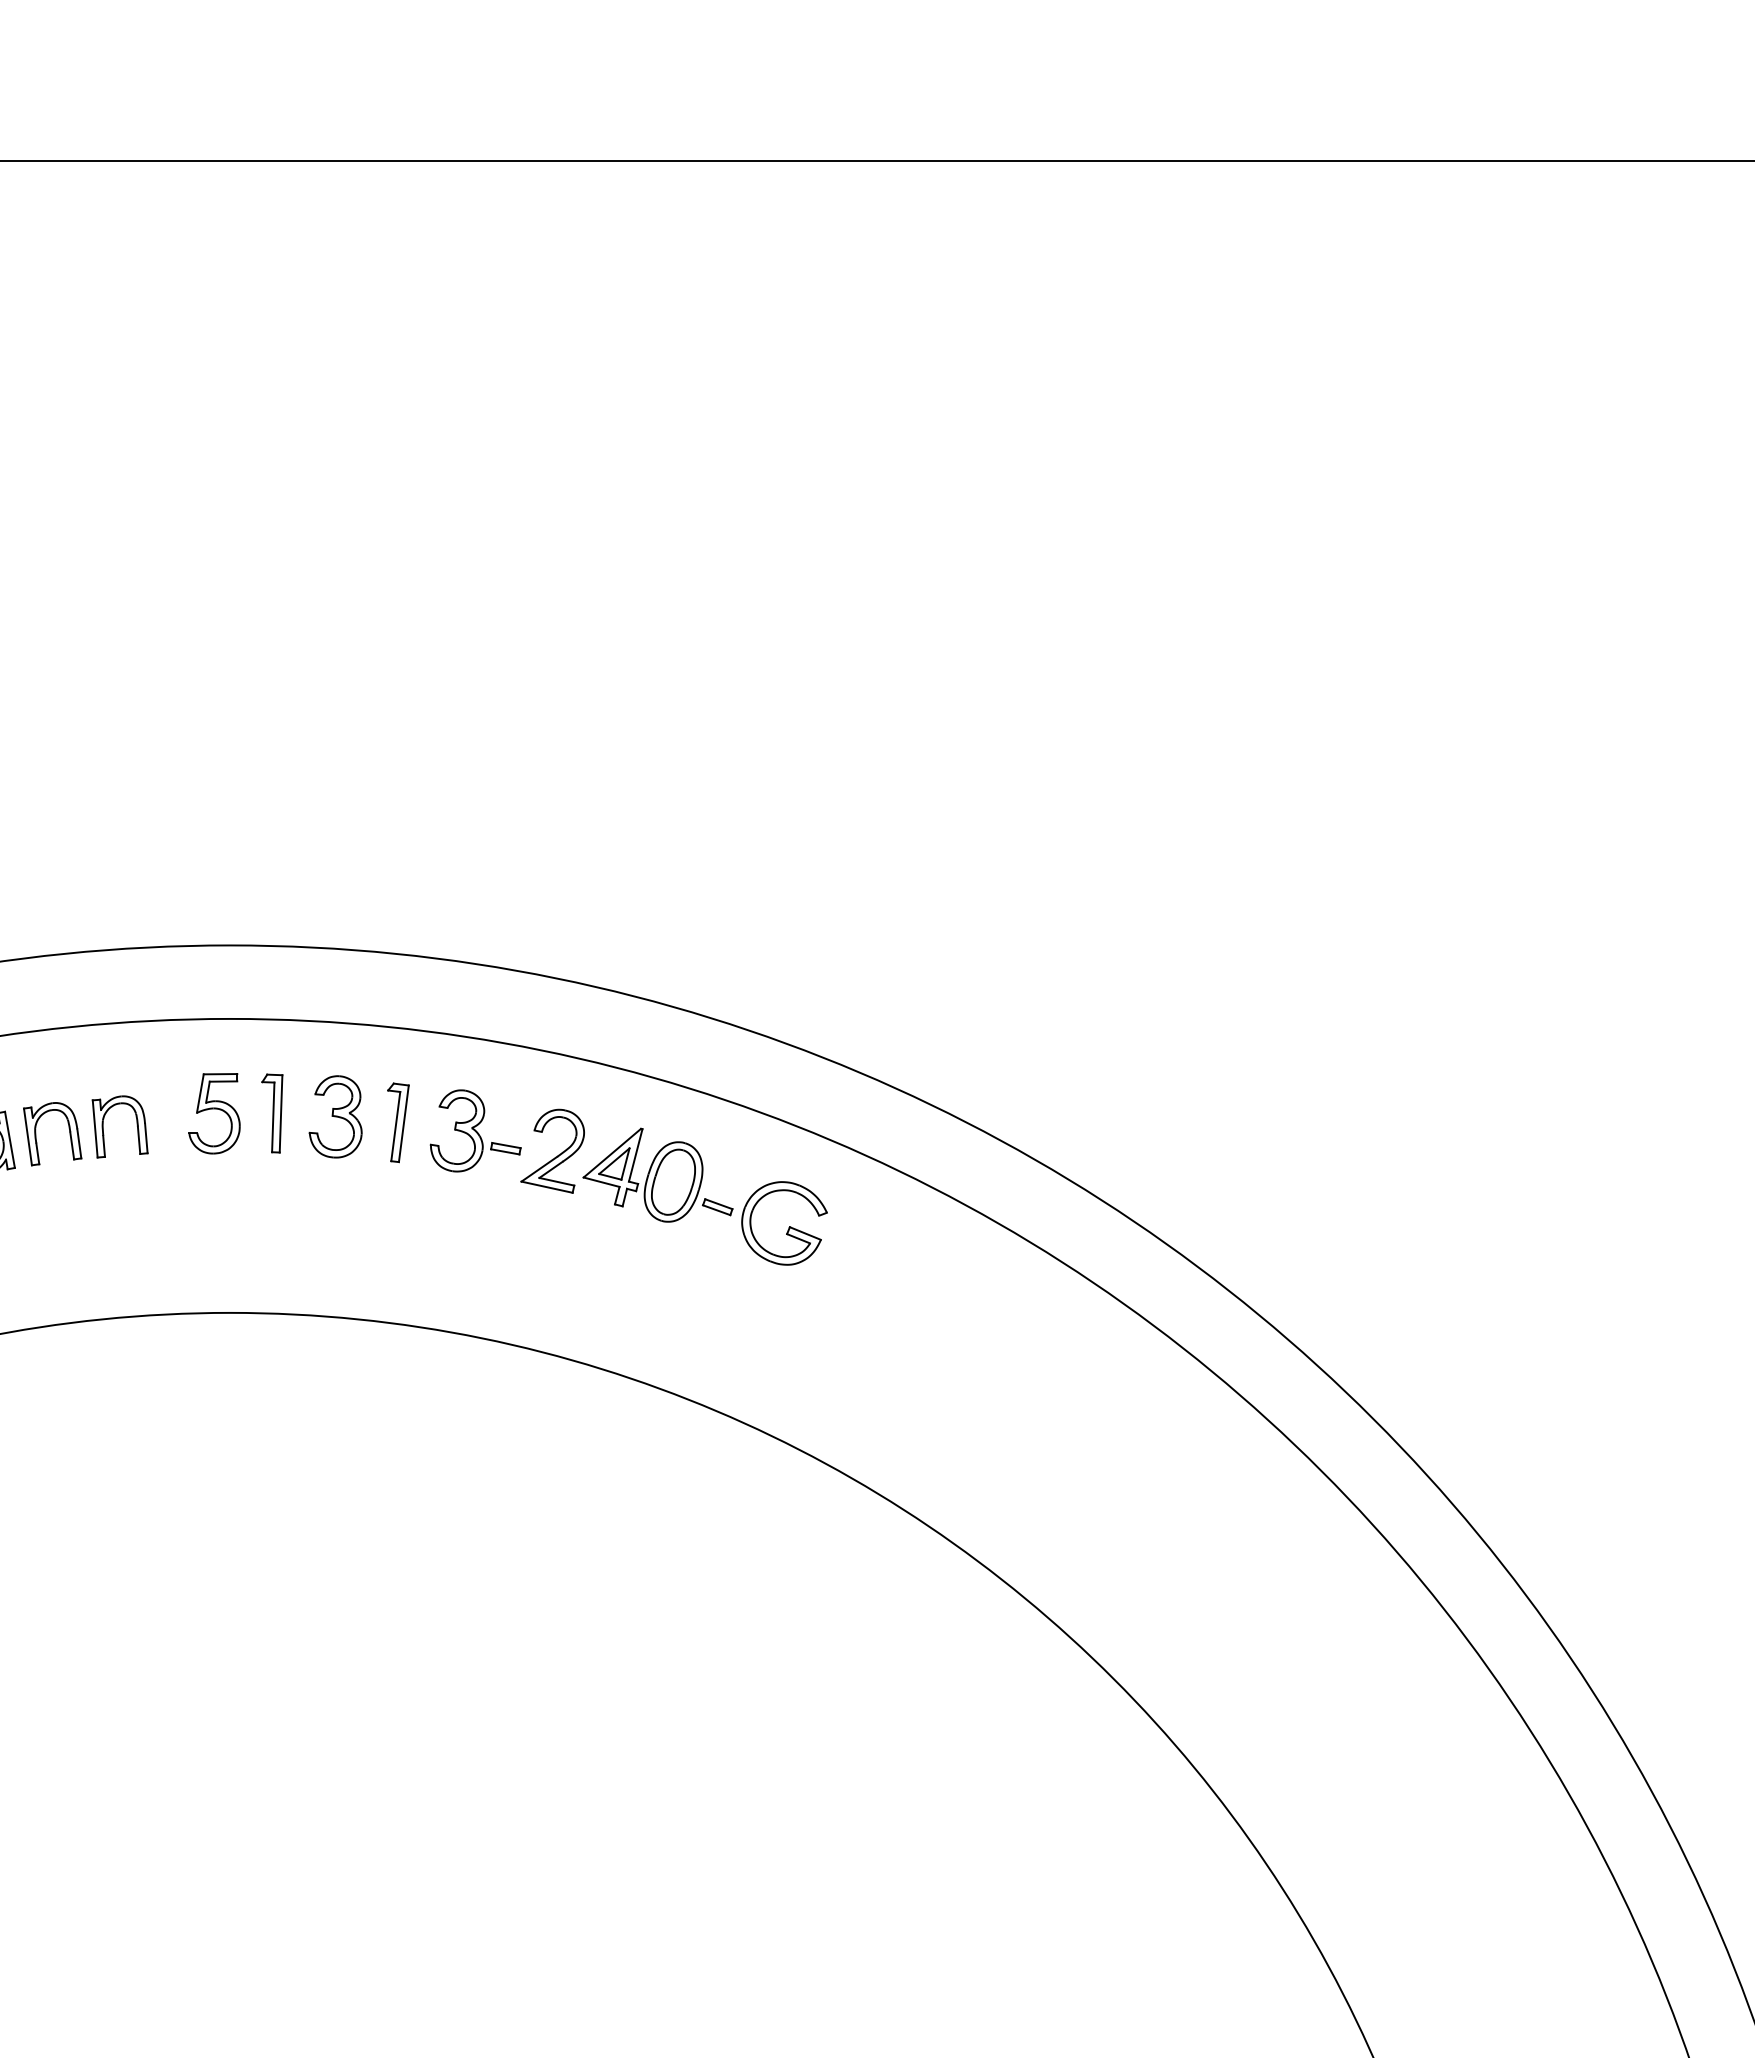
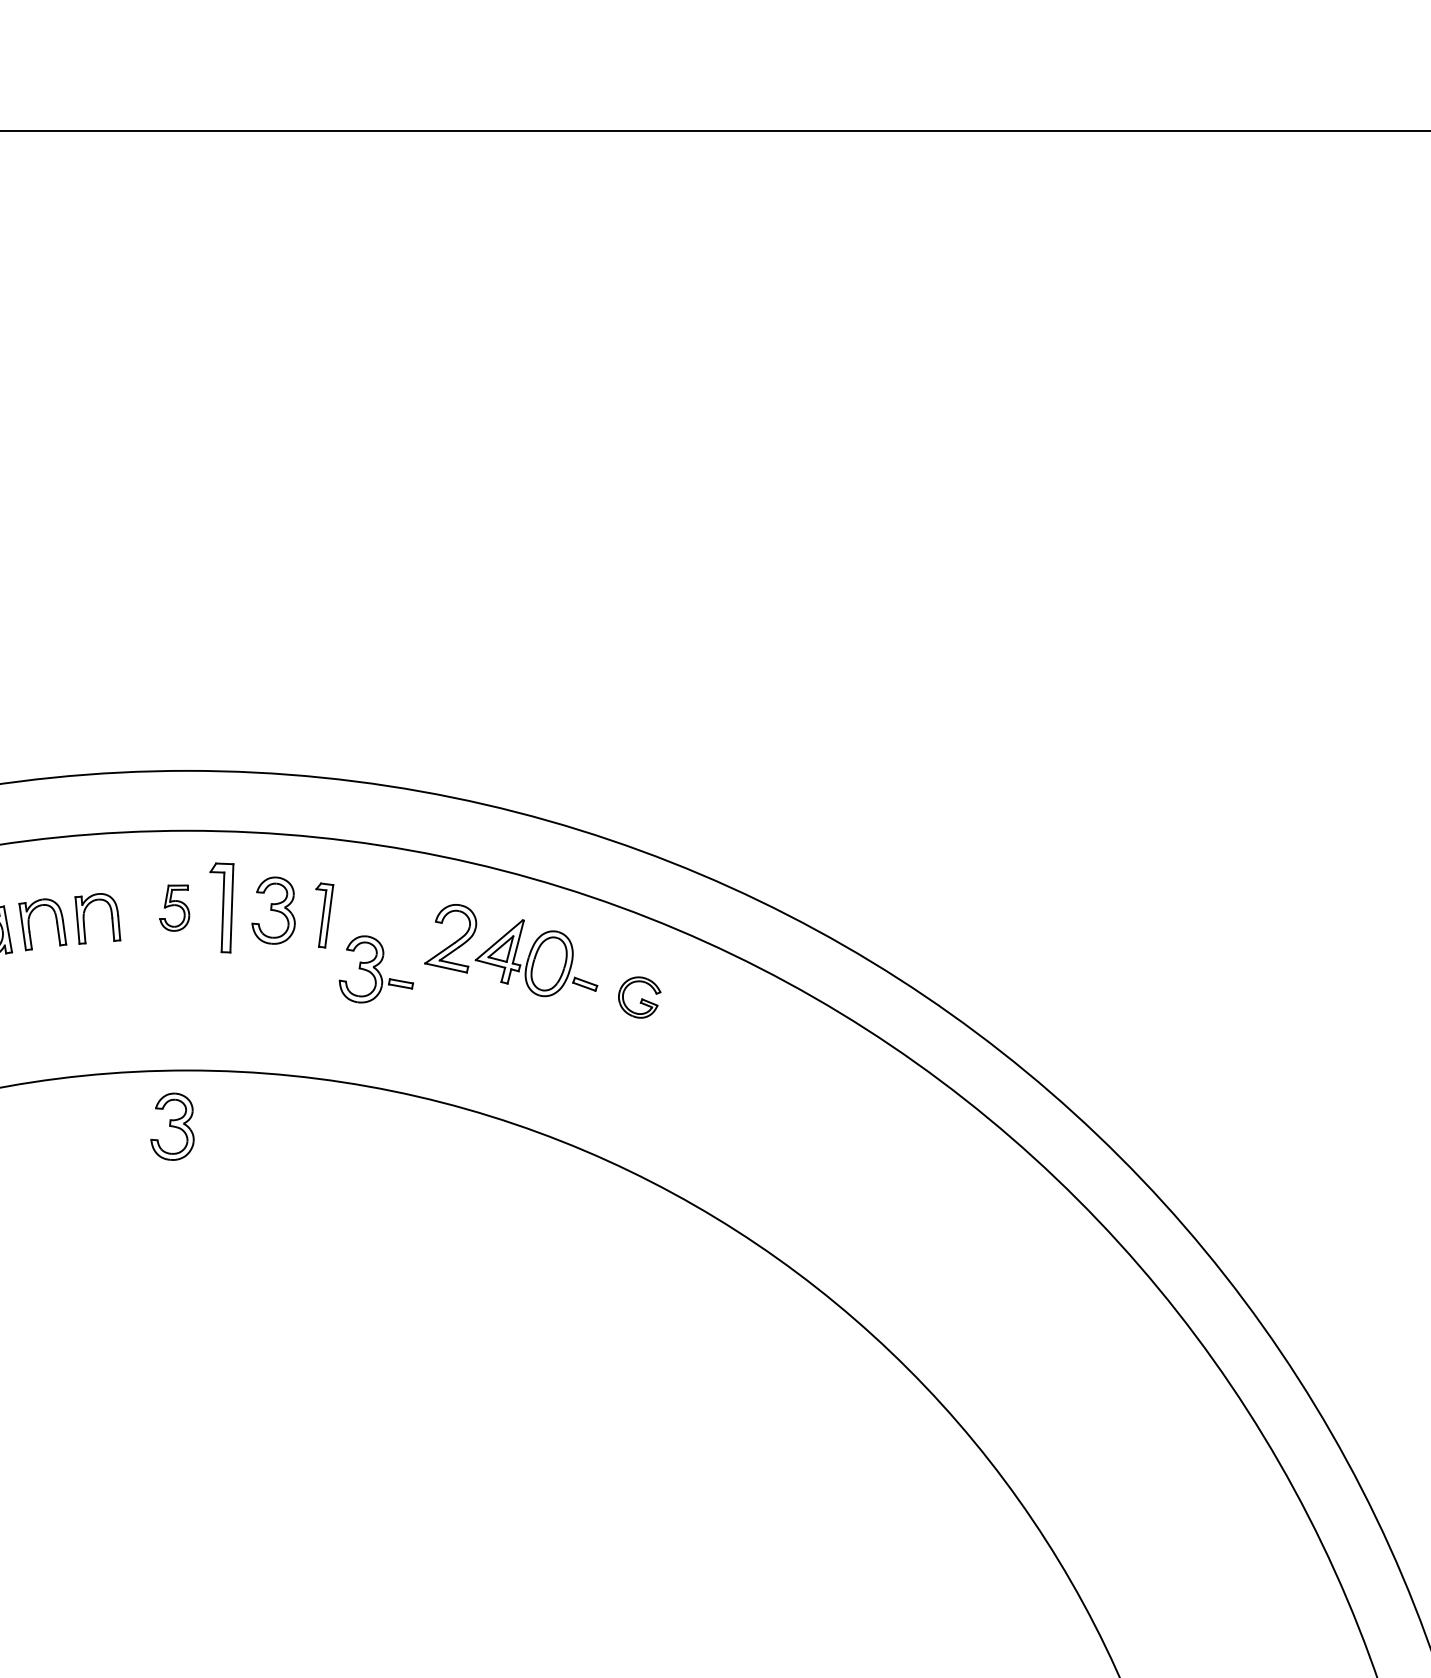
part: (214, 1113) -> (174, 907), size x0.7
part: (272, 1113) -> (222, 907), size x1.4
part: (475, 1130) -> (376, 969), moved
part: (784, 1223) -> (639, 997), size x0.6
part: (211, 1381) -> (172, 1126), added

